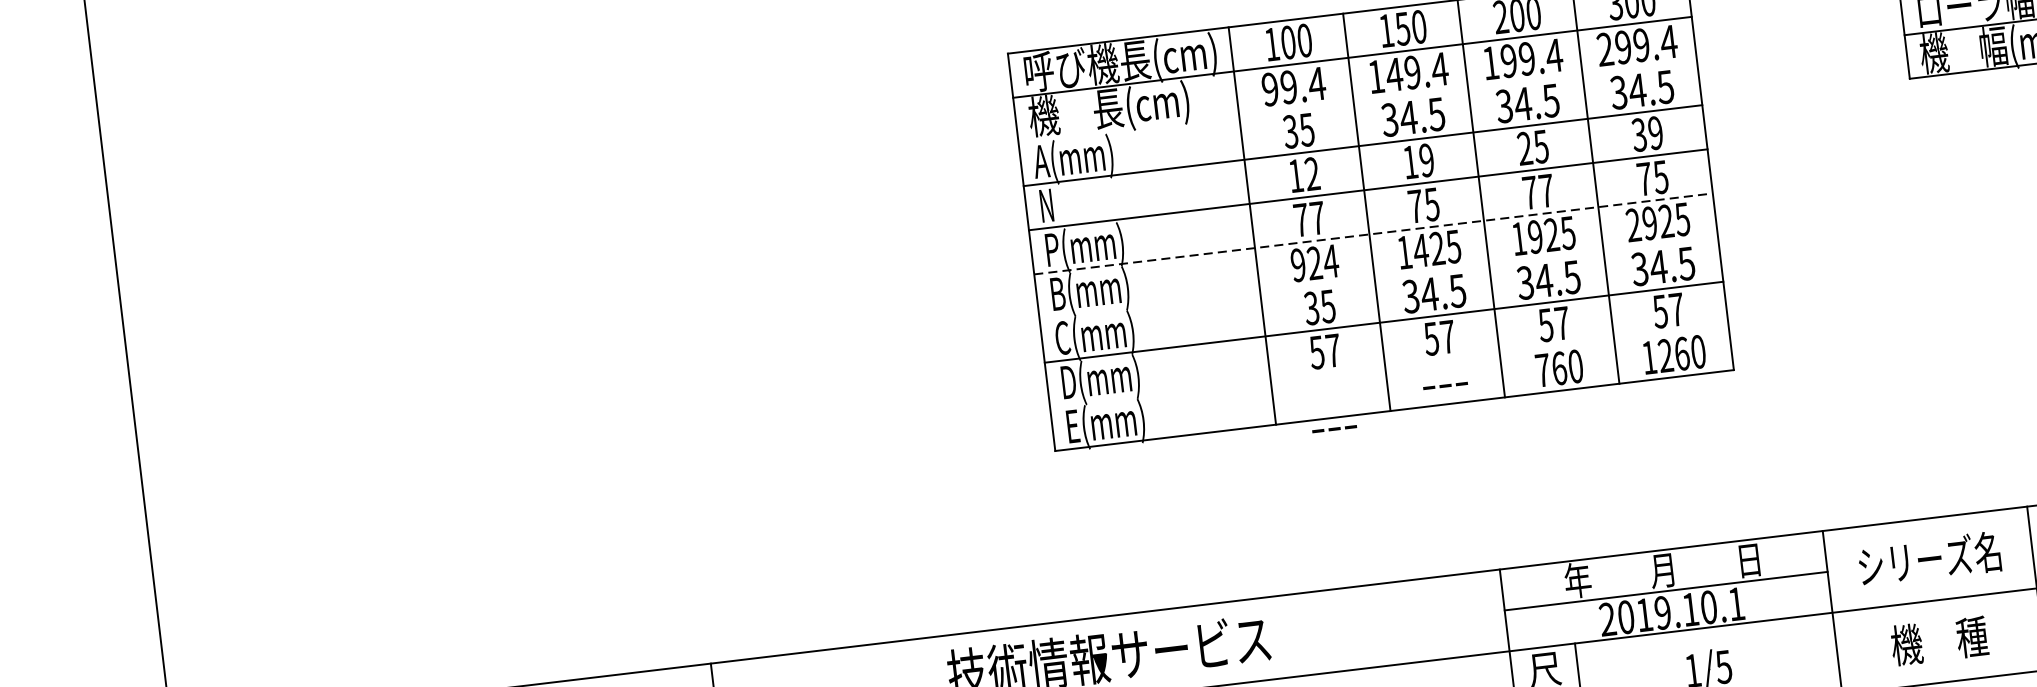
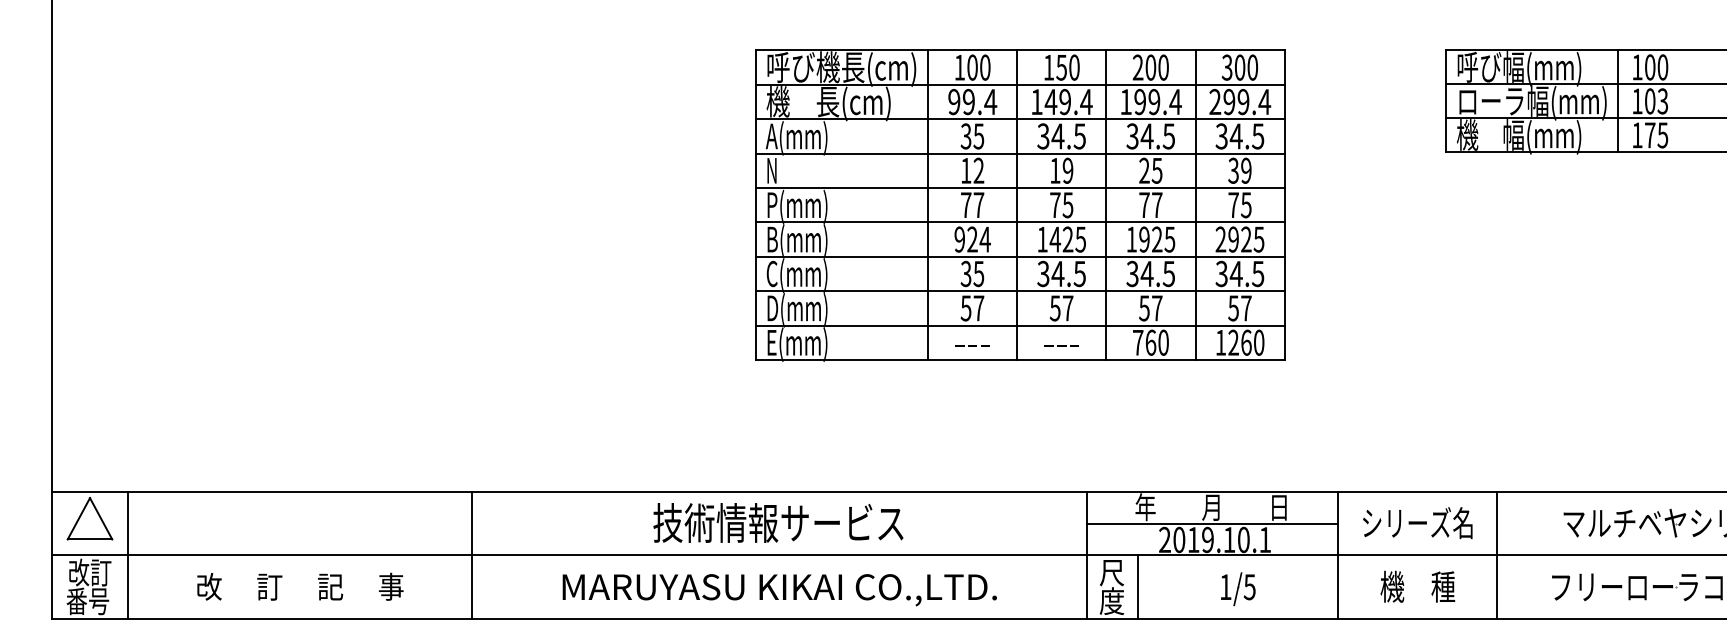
line: (1357, 101) -> (1020, 119), added
line: (1373, 234) -> (1020, 222), dashed -> solid
line: (1378, 277) -> (1020, 256), added
line: (1389, 366) -> (1020, 325), added
text: (1334, 428) -> (972, 345), moved

